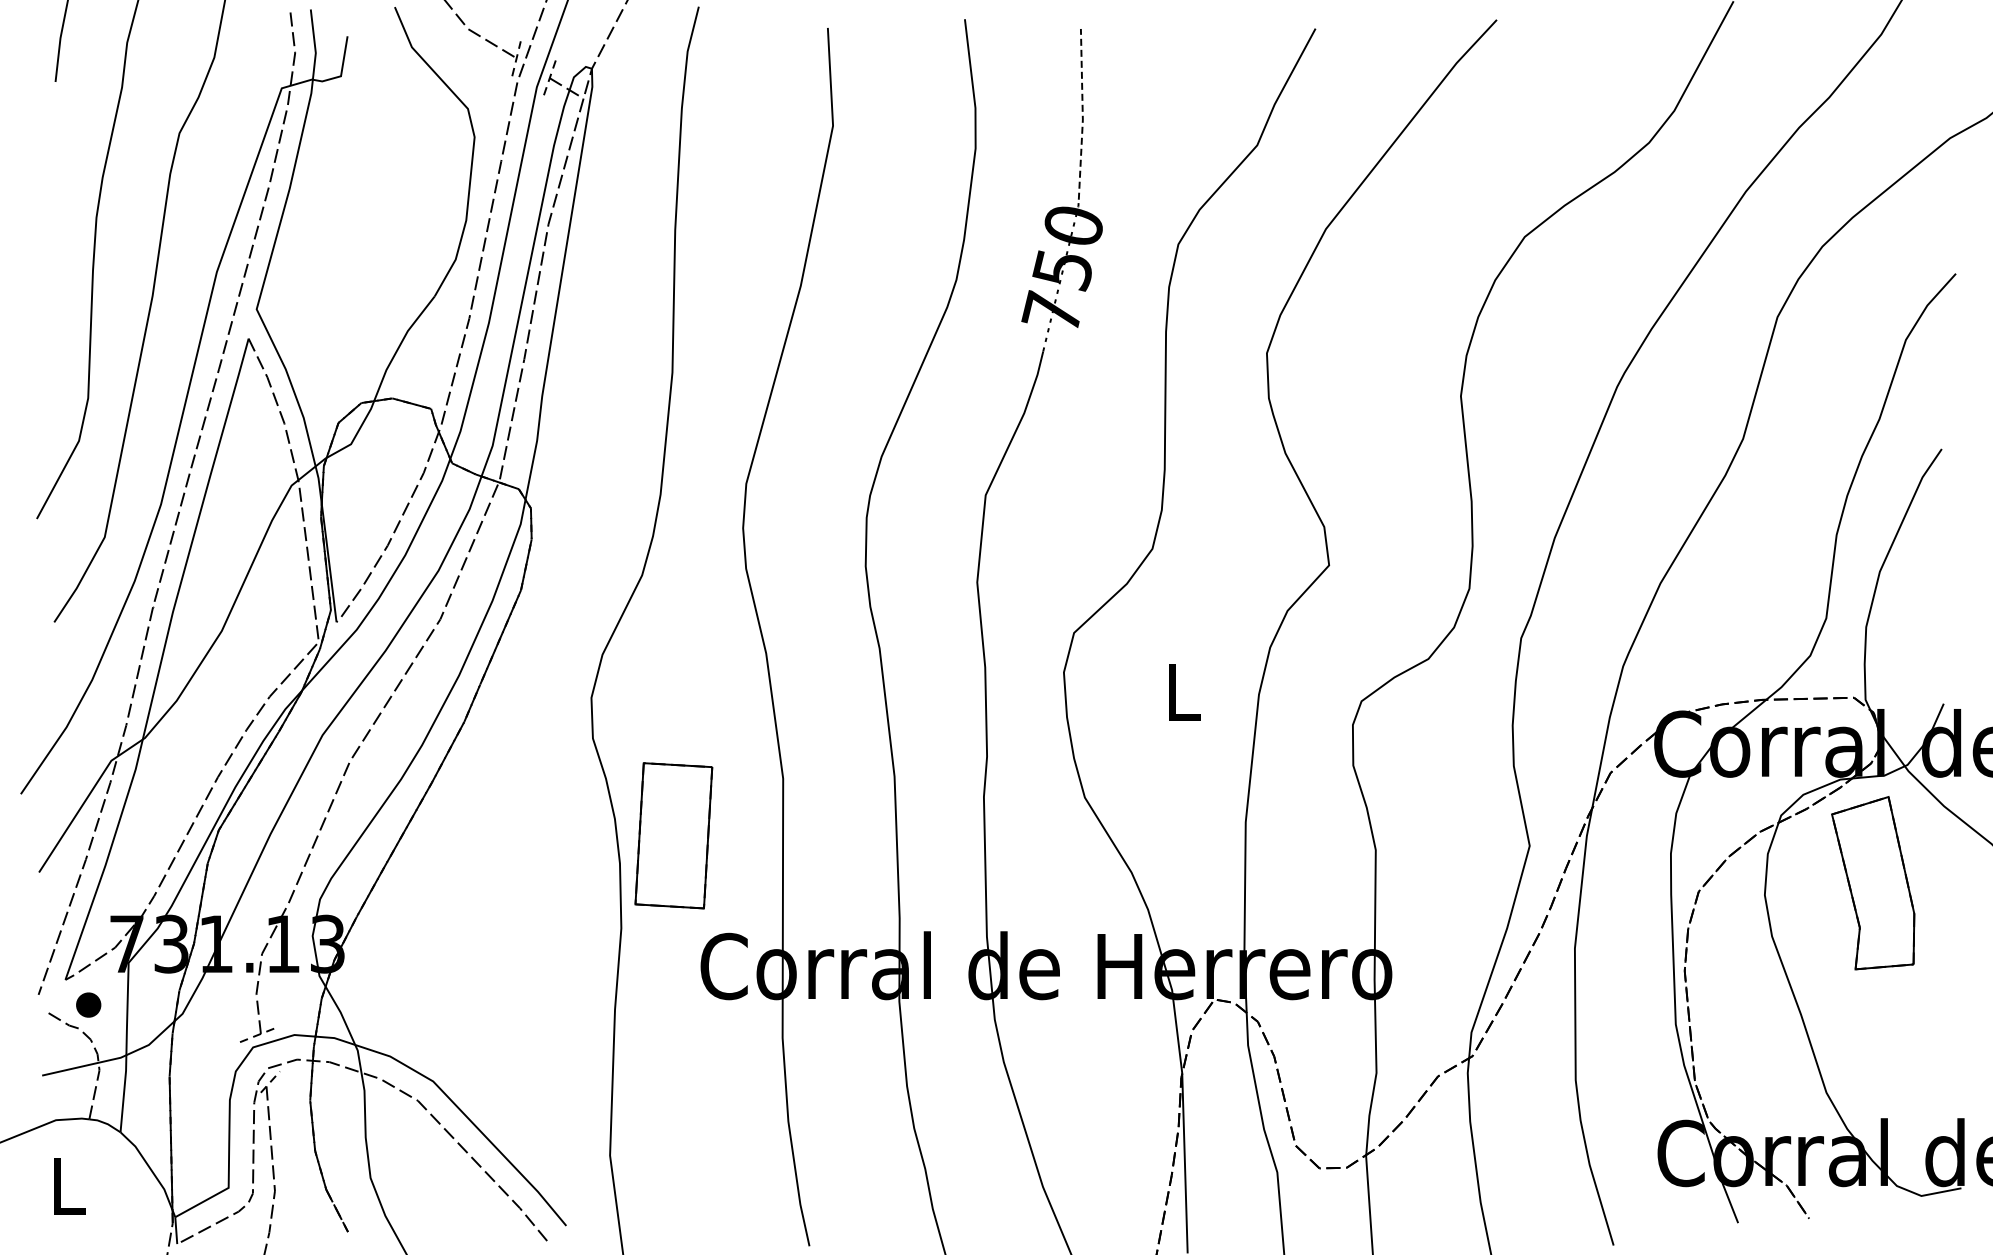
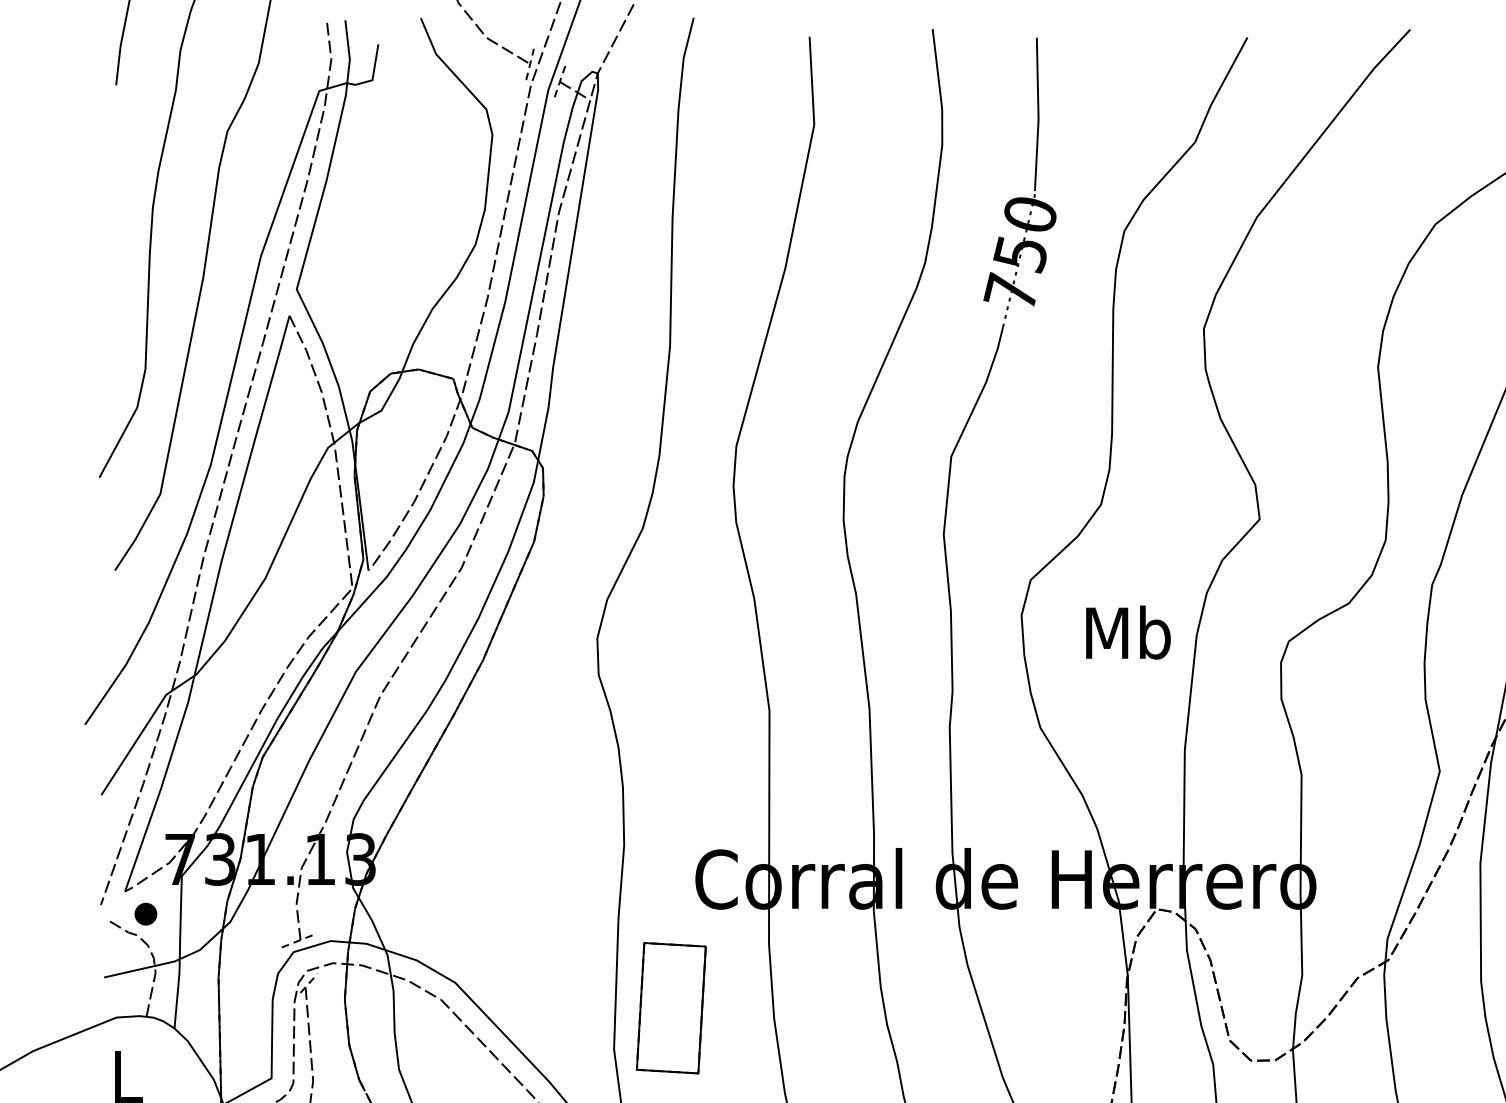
line: (1082, 114) -> (1038, 114), dashed -> solid
text: (1182, 691) -> (1128, 632), L -> Mb
part: (673, 835) -> (671, 1007), moved

